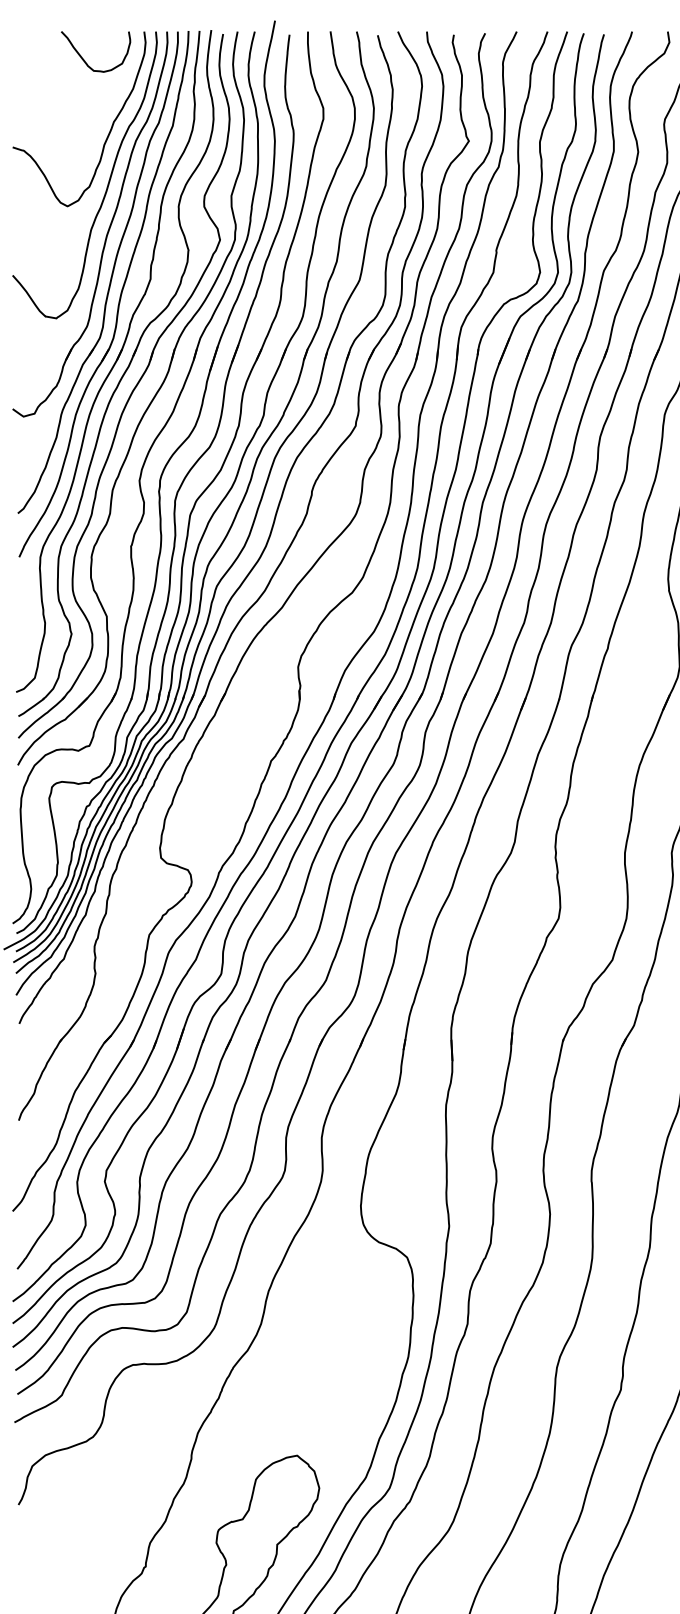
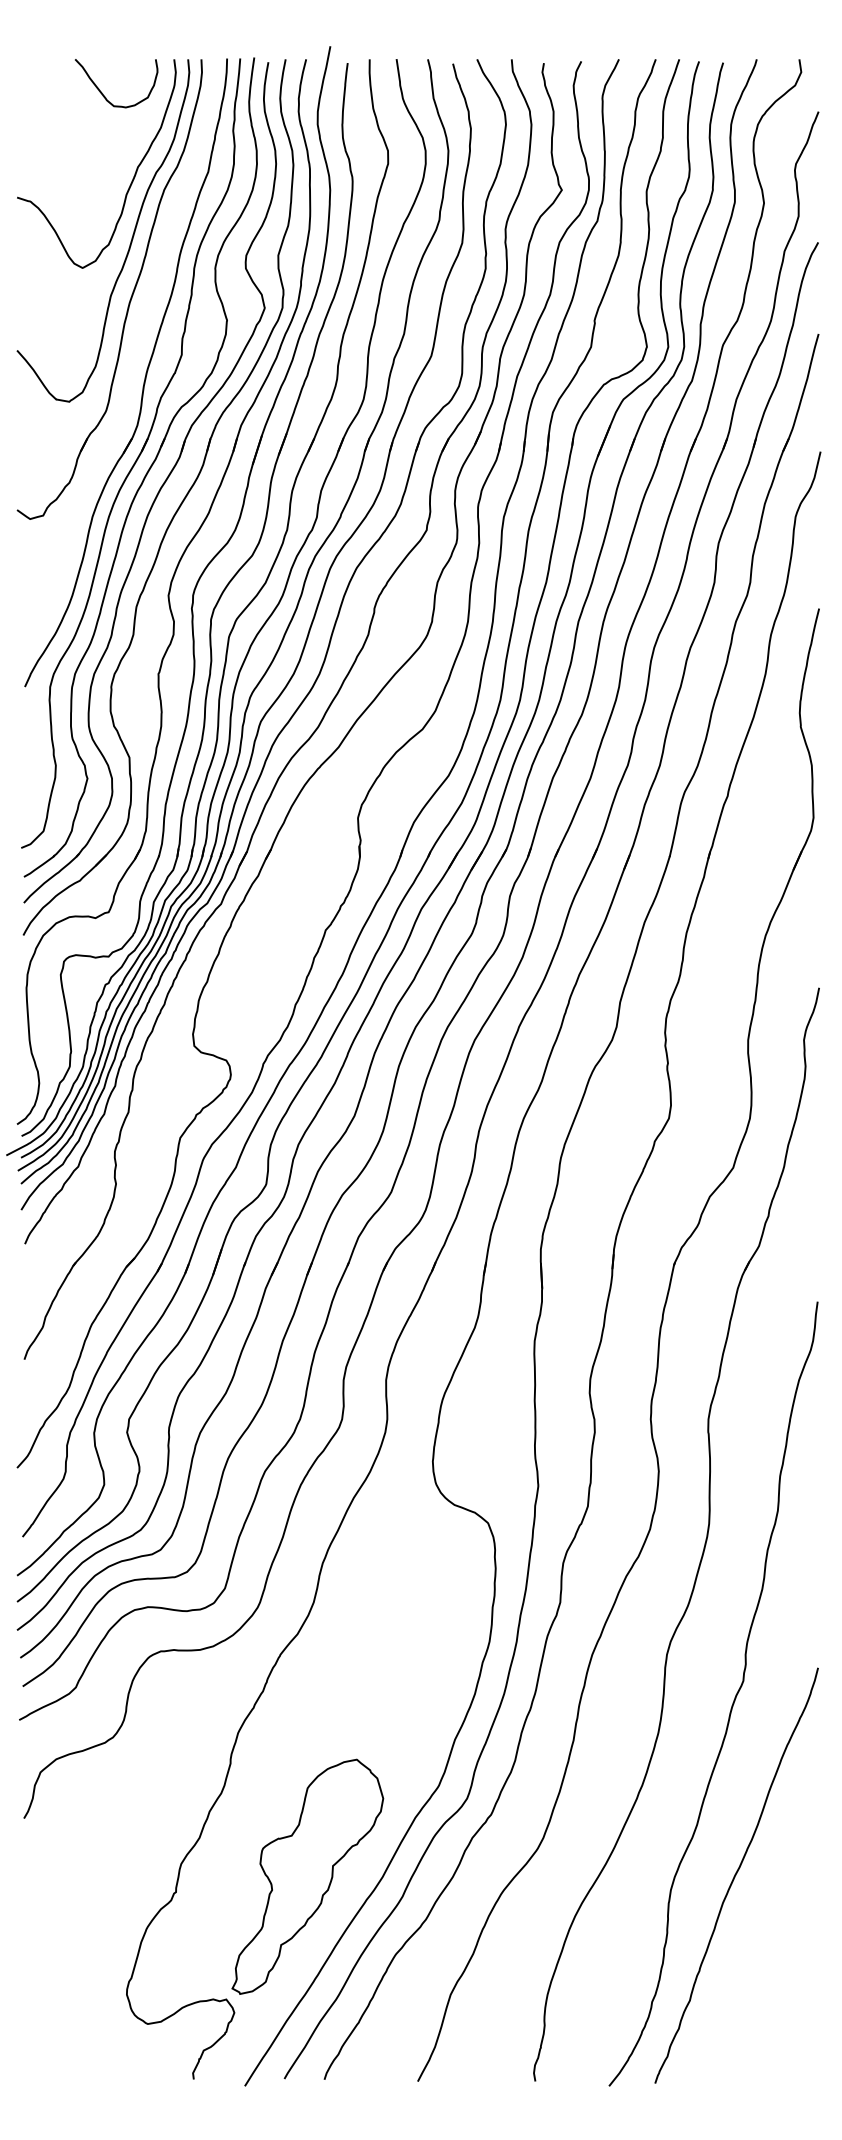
part: (111, 276) -> (134, 351), removed

